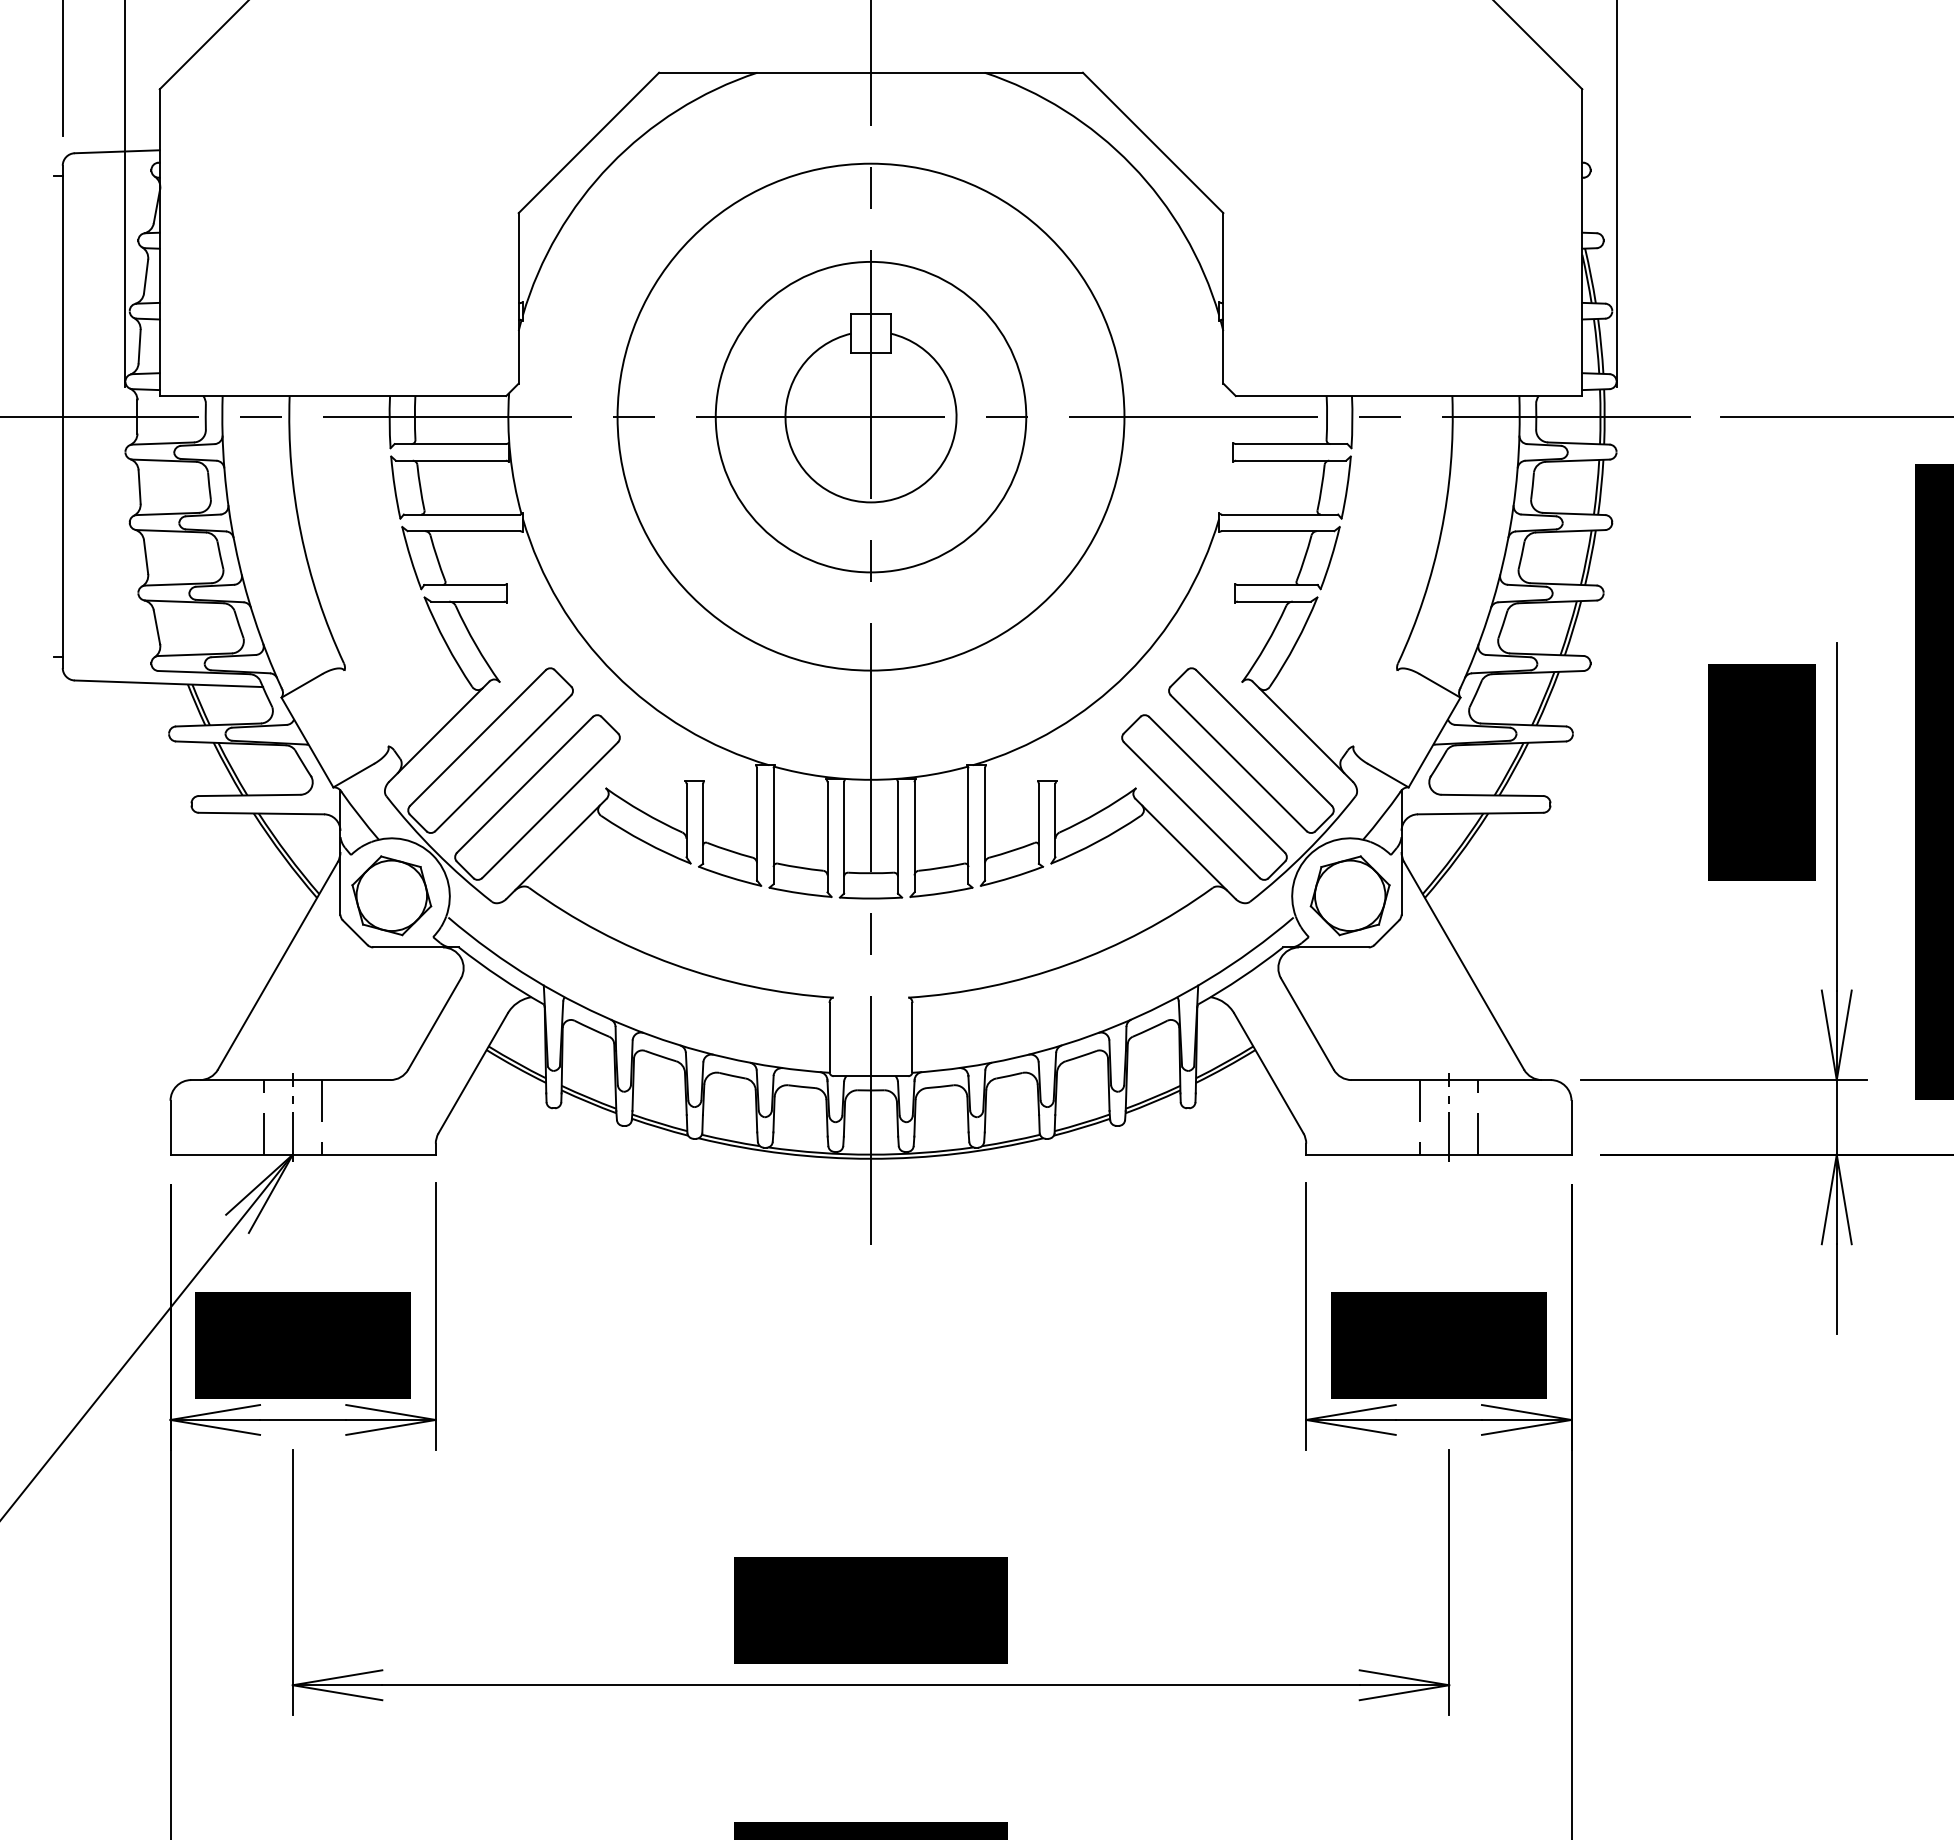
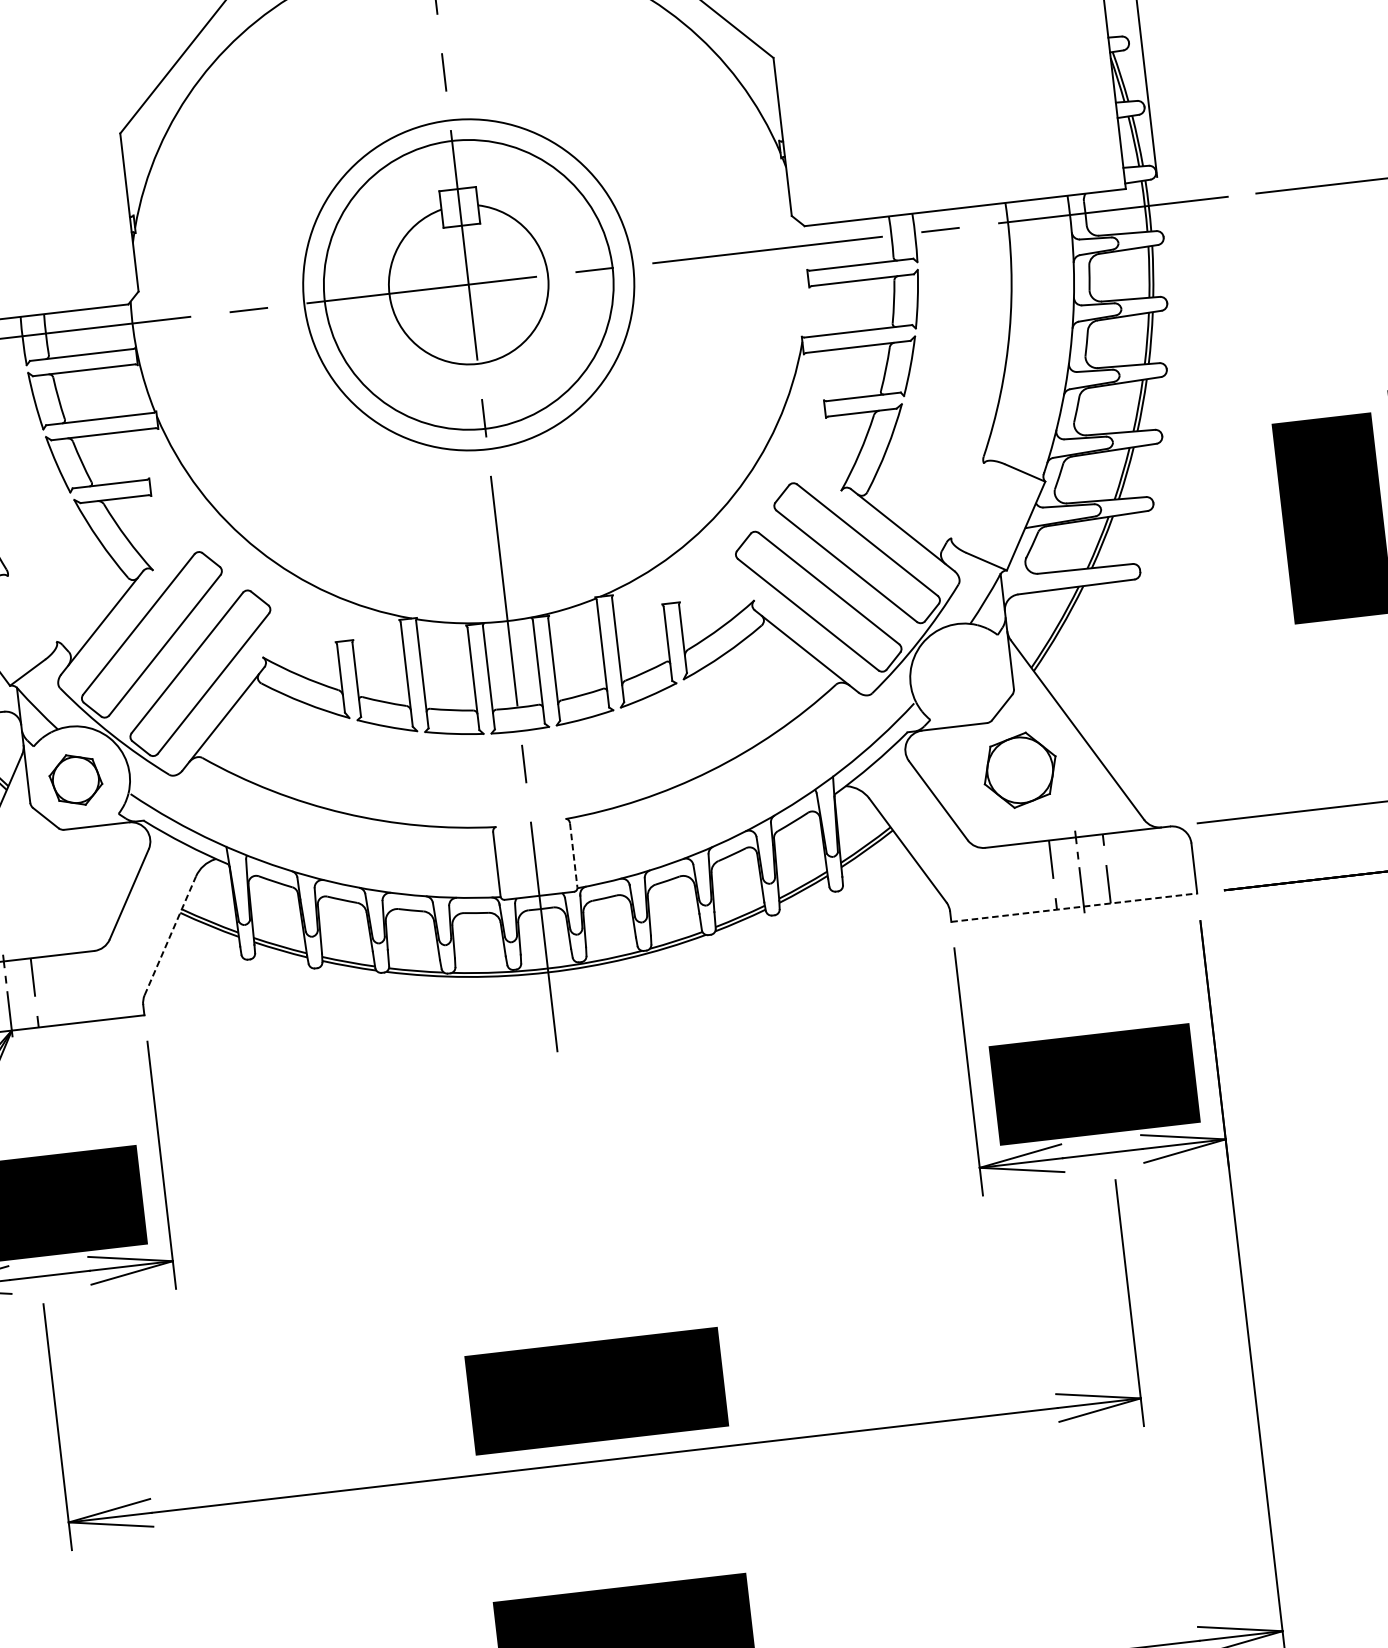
circle: (870, 416) -> (468, 284), size x0.7
part: (391, 895) -> (75, 779), size x0.7
part: (1349, 895) -> (1019, 770), moved
line: (912, 1037) -> (573, 855), solid -> dashed
line: (473, 1072) -> (170, 935), solid -> dashed
line: (1438, 1154) -> (1073, 907), solid -> dashed

